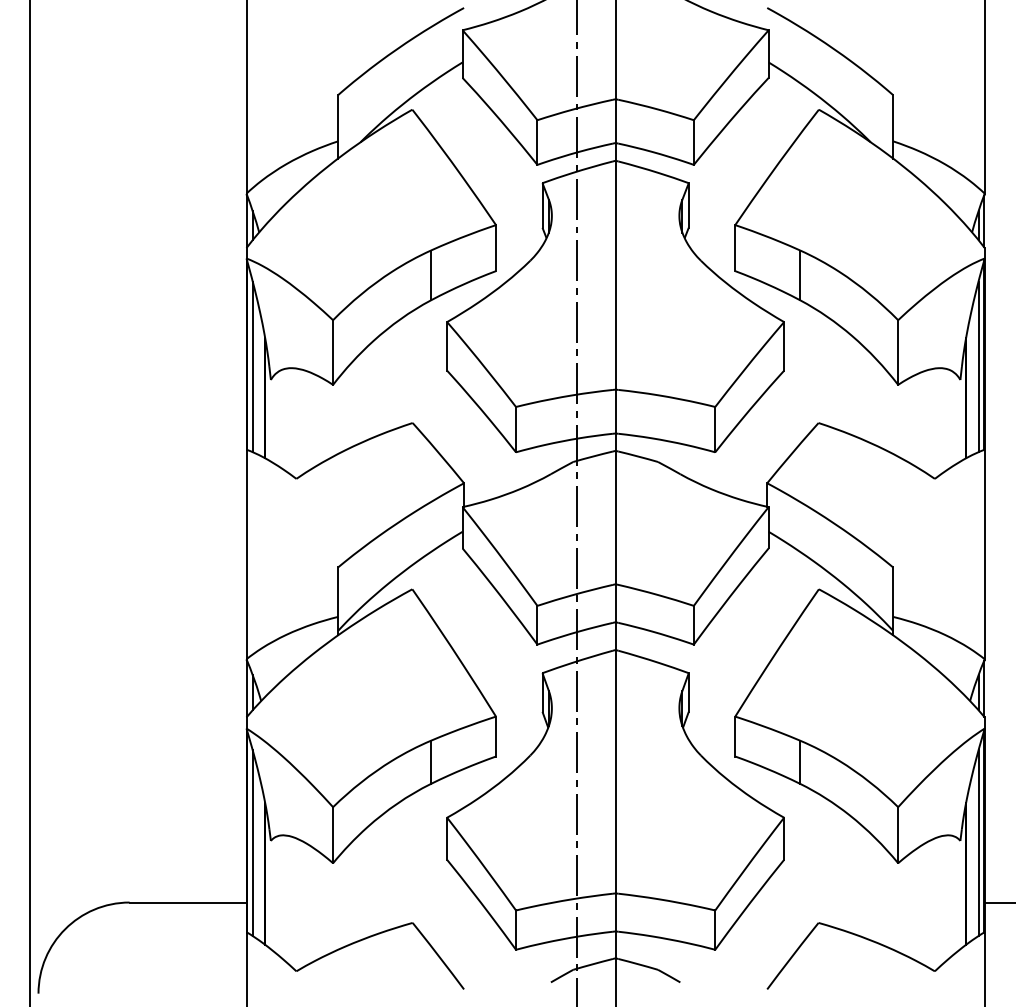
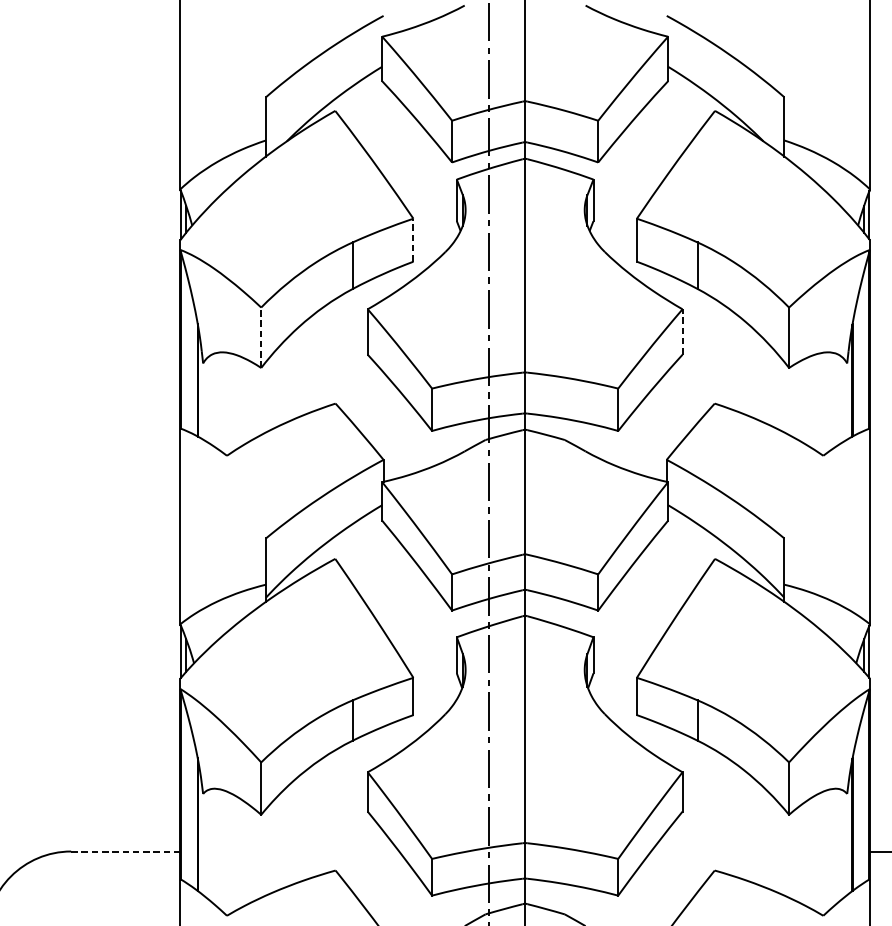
line: (496, 247) -> (413, 239), solid -> dashed
line: (784, 345) -> (682, 331), solid -> dashed
line: (333, 352) -> (261, 337), solid -> dashed
line: (252, 366) -> (185, 350), removed
line: (978, 366) -> (864, 350), removed
line: (252, 843) -> (185, 796), removed
line: (978, 843) -> (864, 796), removed
line: (188, 902) -> (126, 851), solid -> dashed

